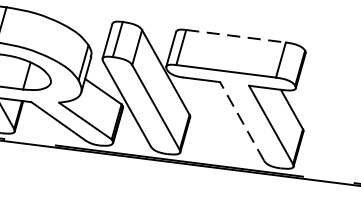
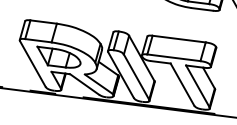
line: (236, 36) -> (179, 39), dashed -> solid
line: (242, 121) -> (182, 84), dashed -> solid

